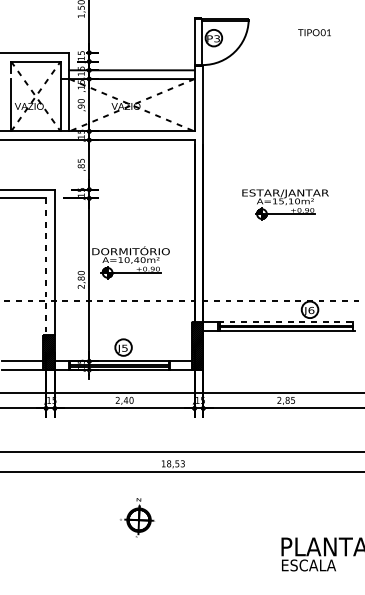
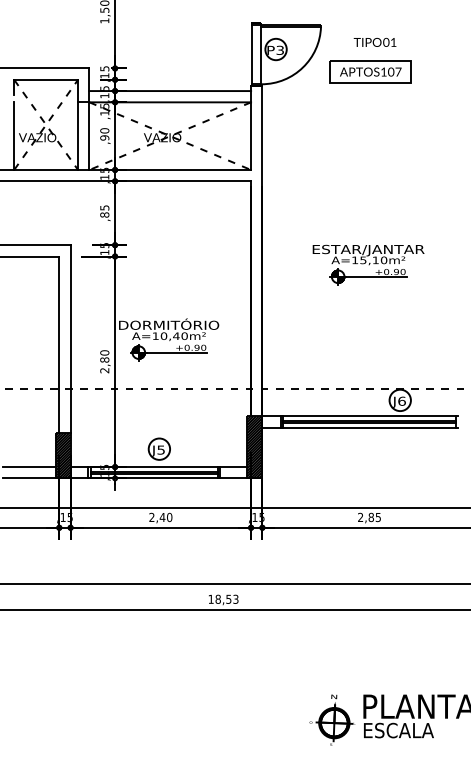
text: (314, 31) -> (374, 41), moved
part: (287, 55) -> (370, 71), added
line: (46, 267) -> (59, 345), dashed -> solid
line: (287, 322) -> (370, 416), dashed -> solid
part: (137, 517) -> (332, 719), moved

